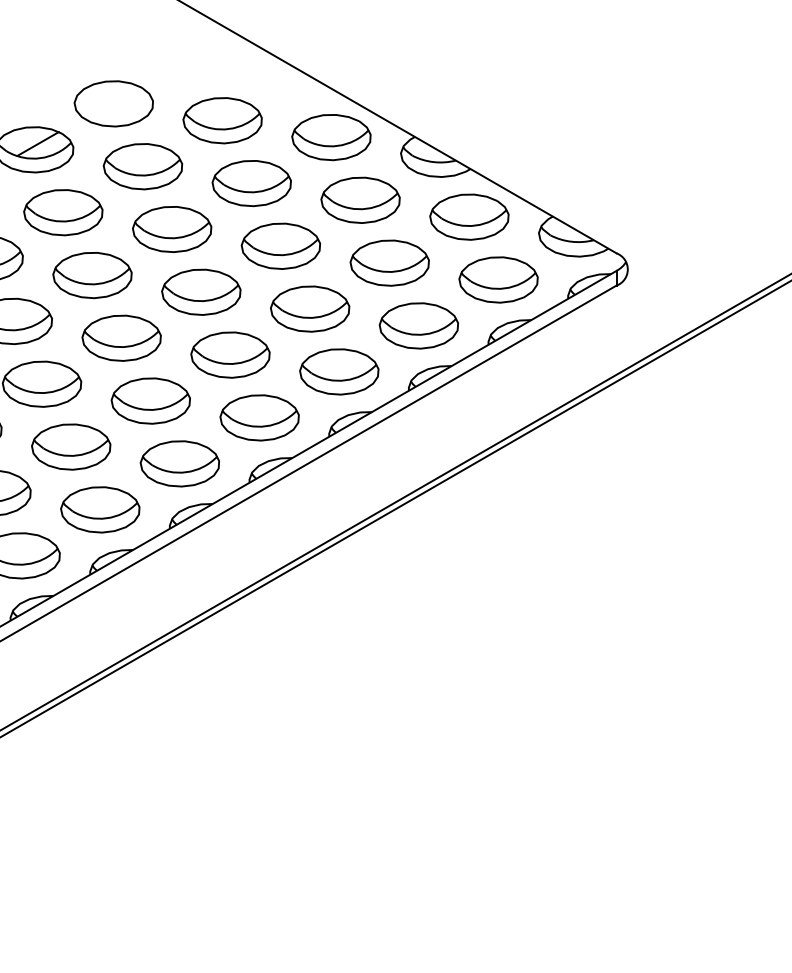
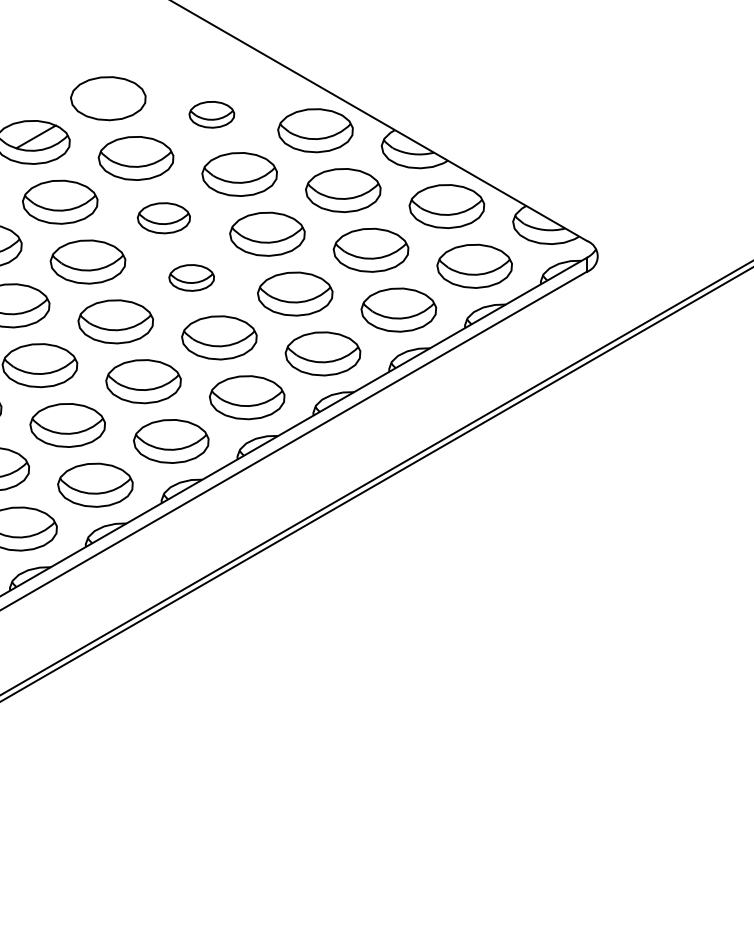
part: (222, 120) -> (211, 114), size x0.6
part: (172, 229) -> (164, 218), size x0.7
part: (201, 291) -> (191, 277), size x0.6

